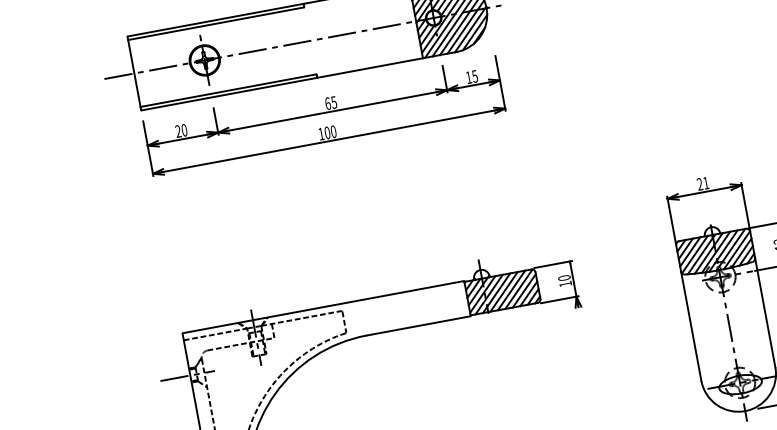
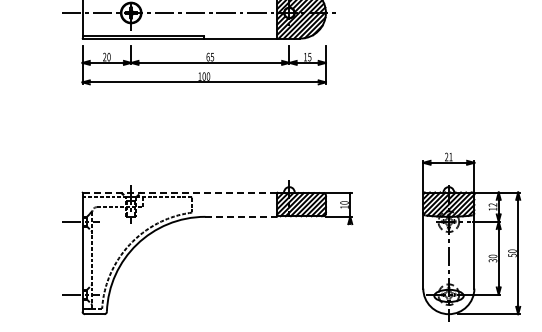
line: (322, 307) -> (179, 192), solid -> dashed
line: (418, 325) -> (241, 216), solid -> dashed

